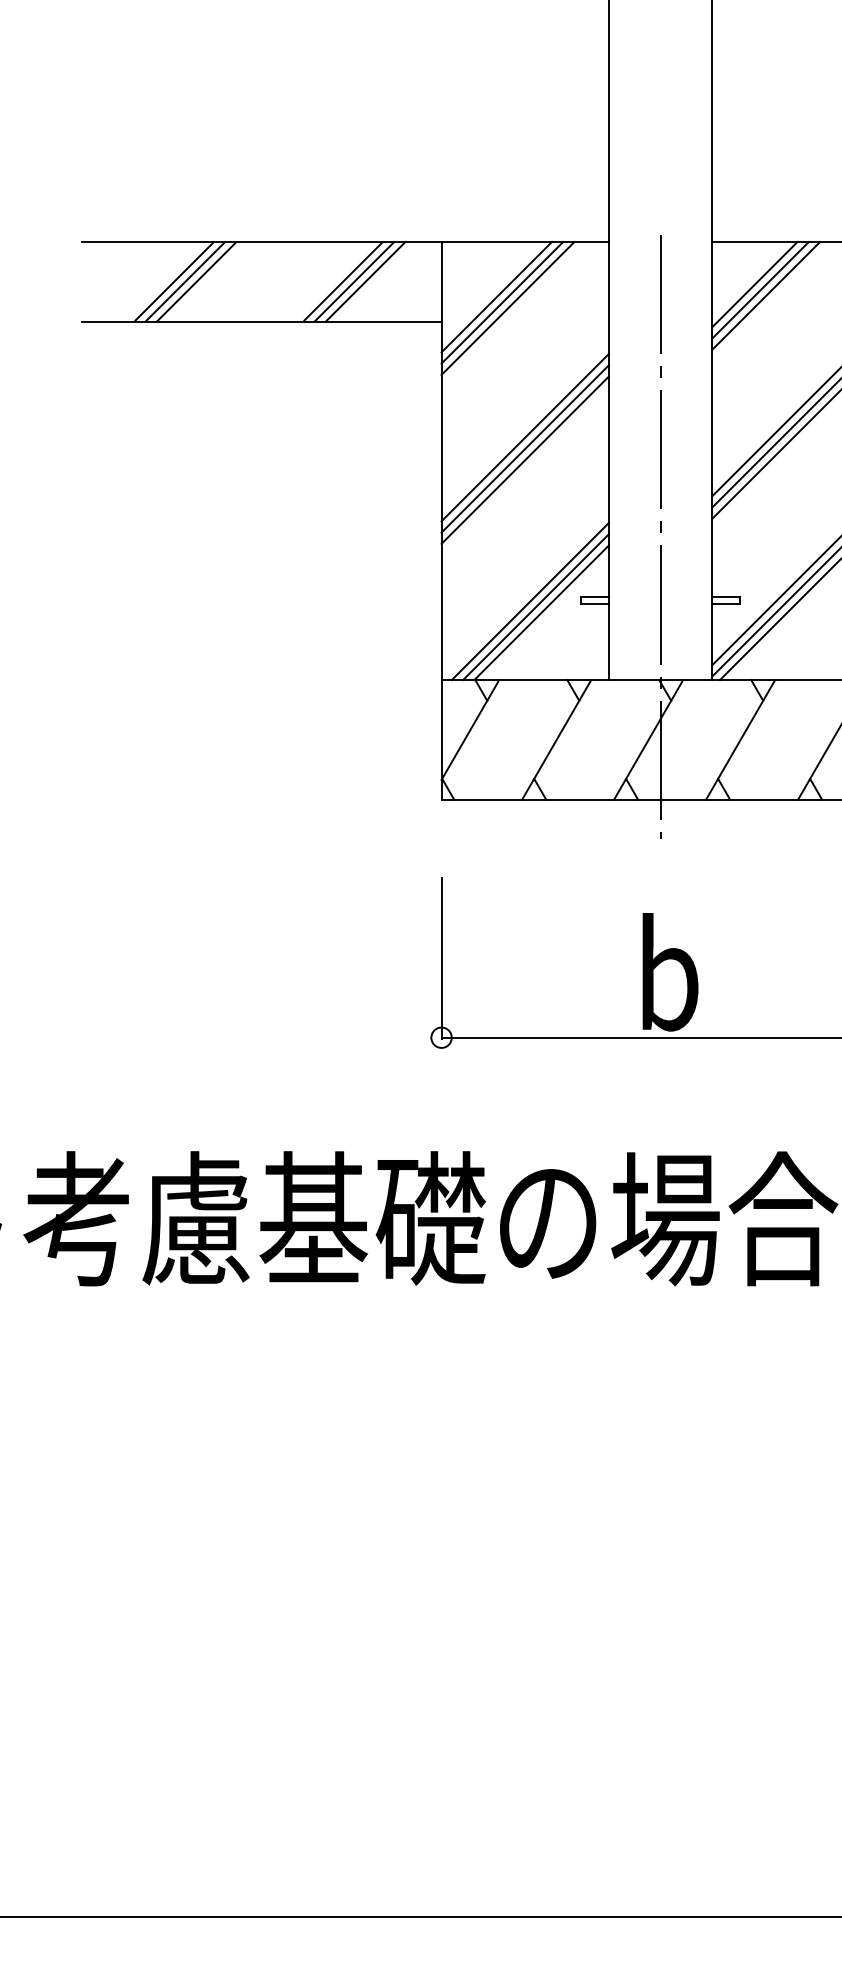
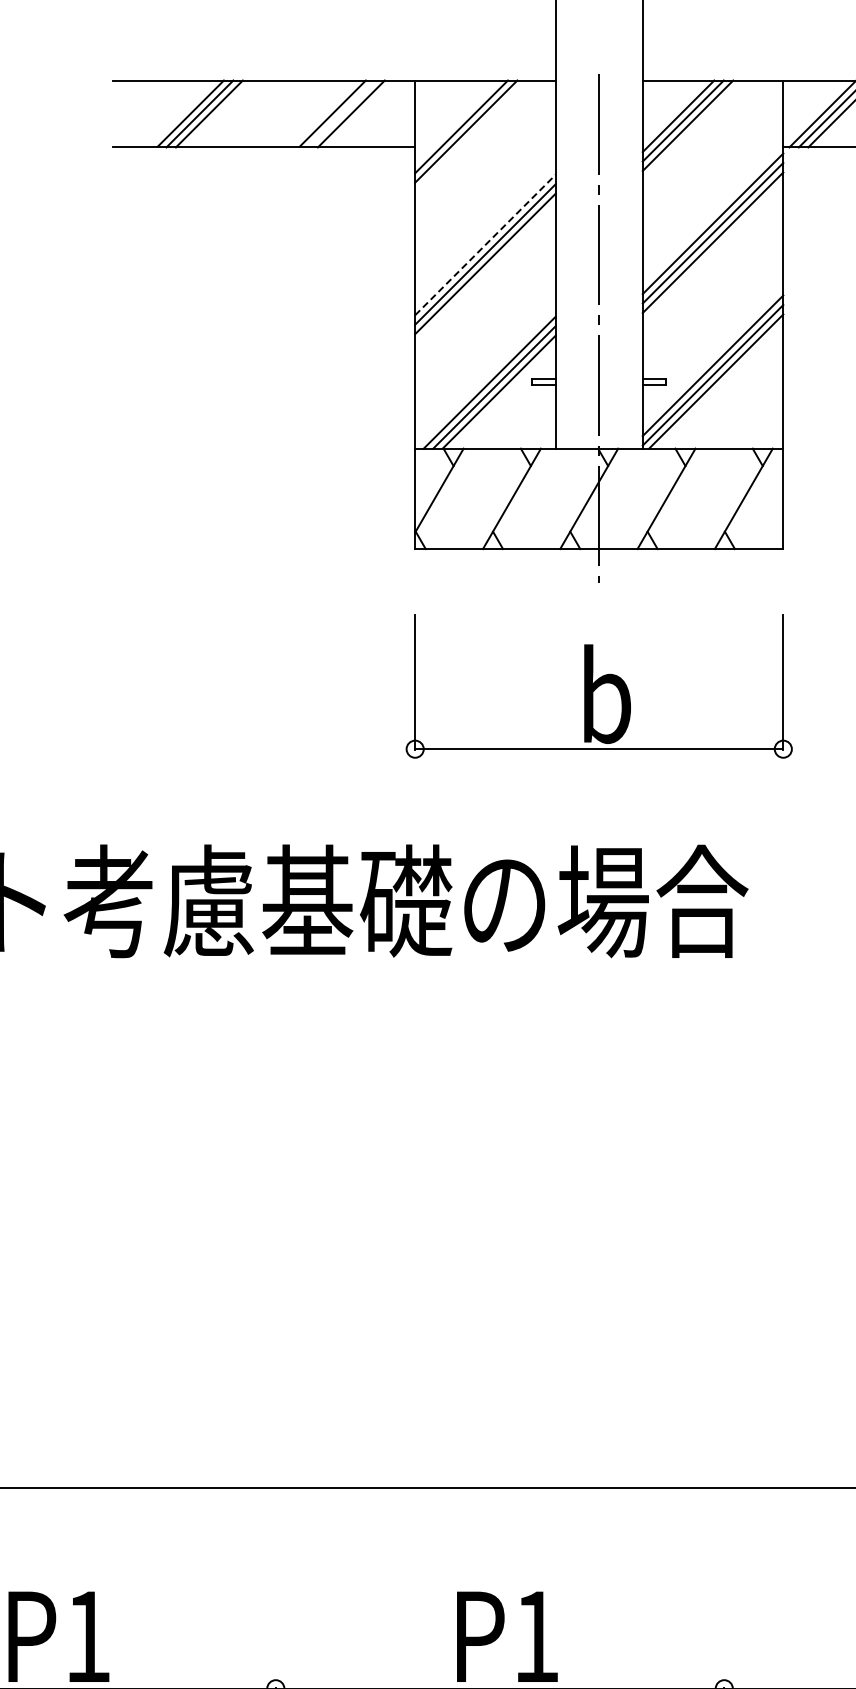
line: (353, 281) -> (341, 113), removed
line: (507, 308) -> (470, 136), removed
line: (525, 437) -> (485, 244), solid -> dashed

